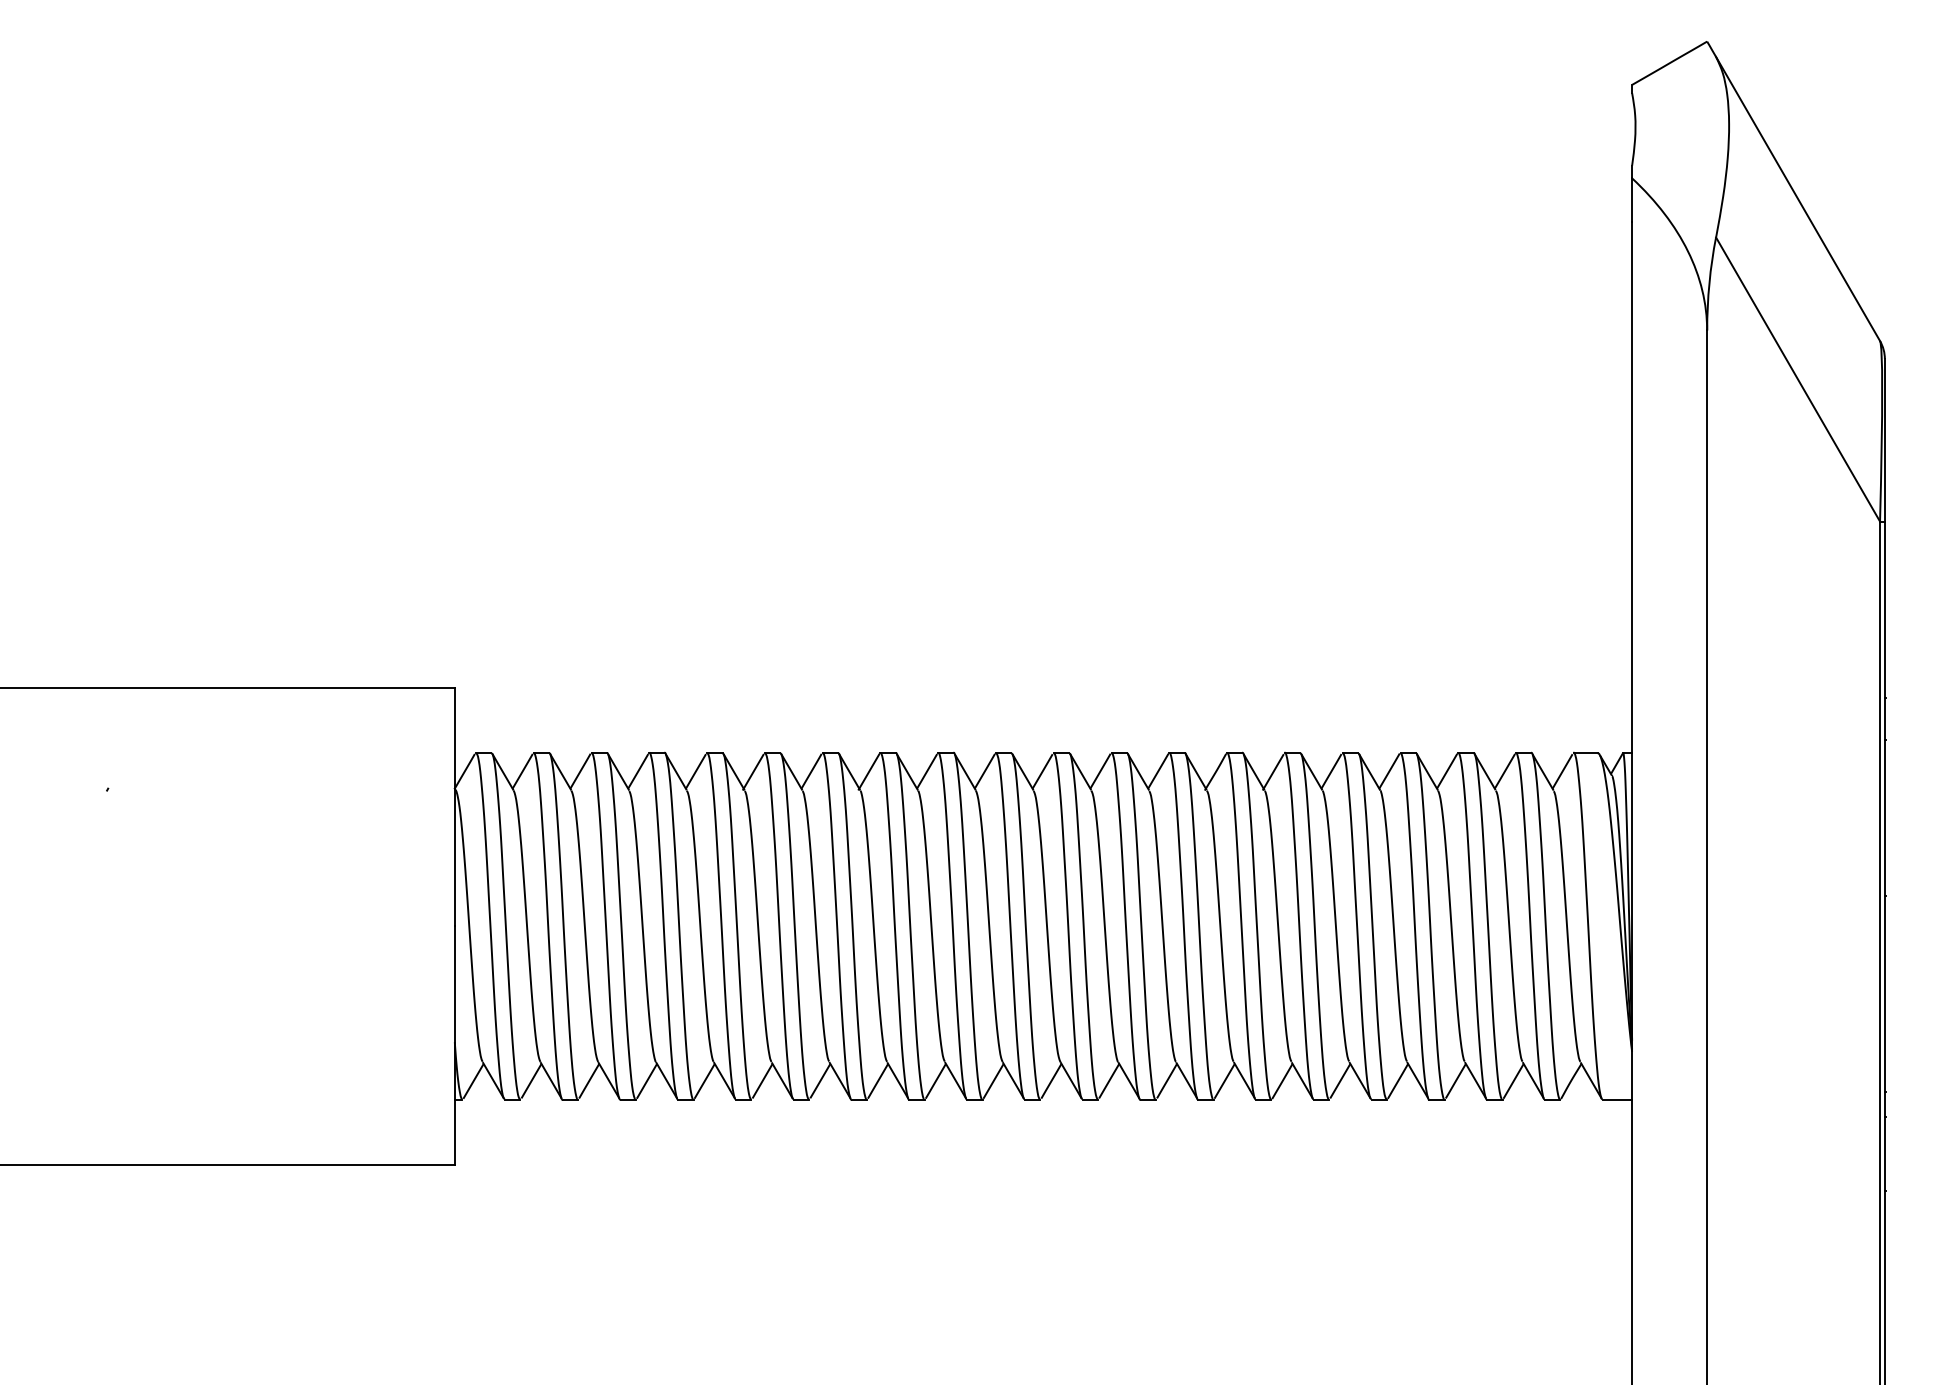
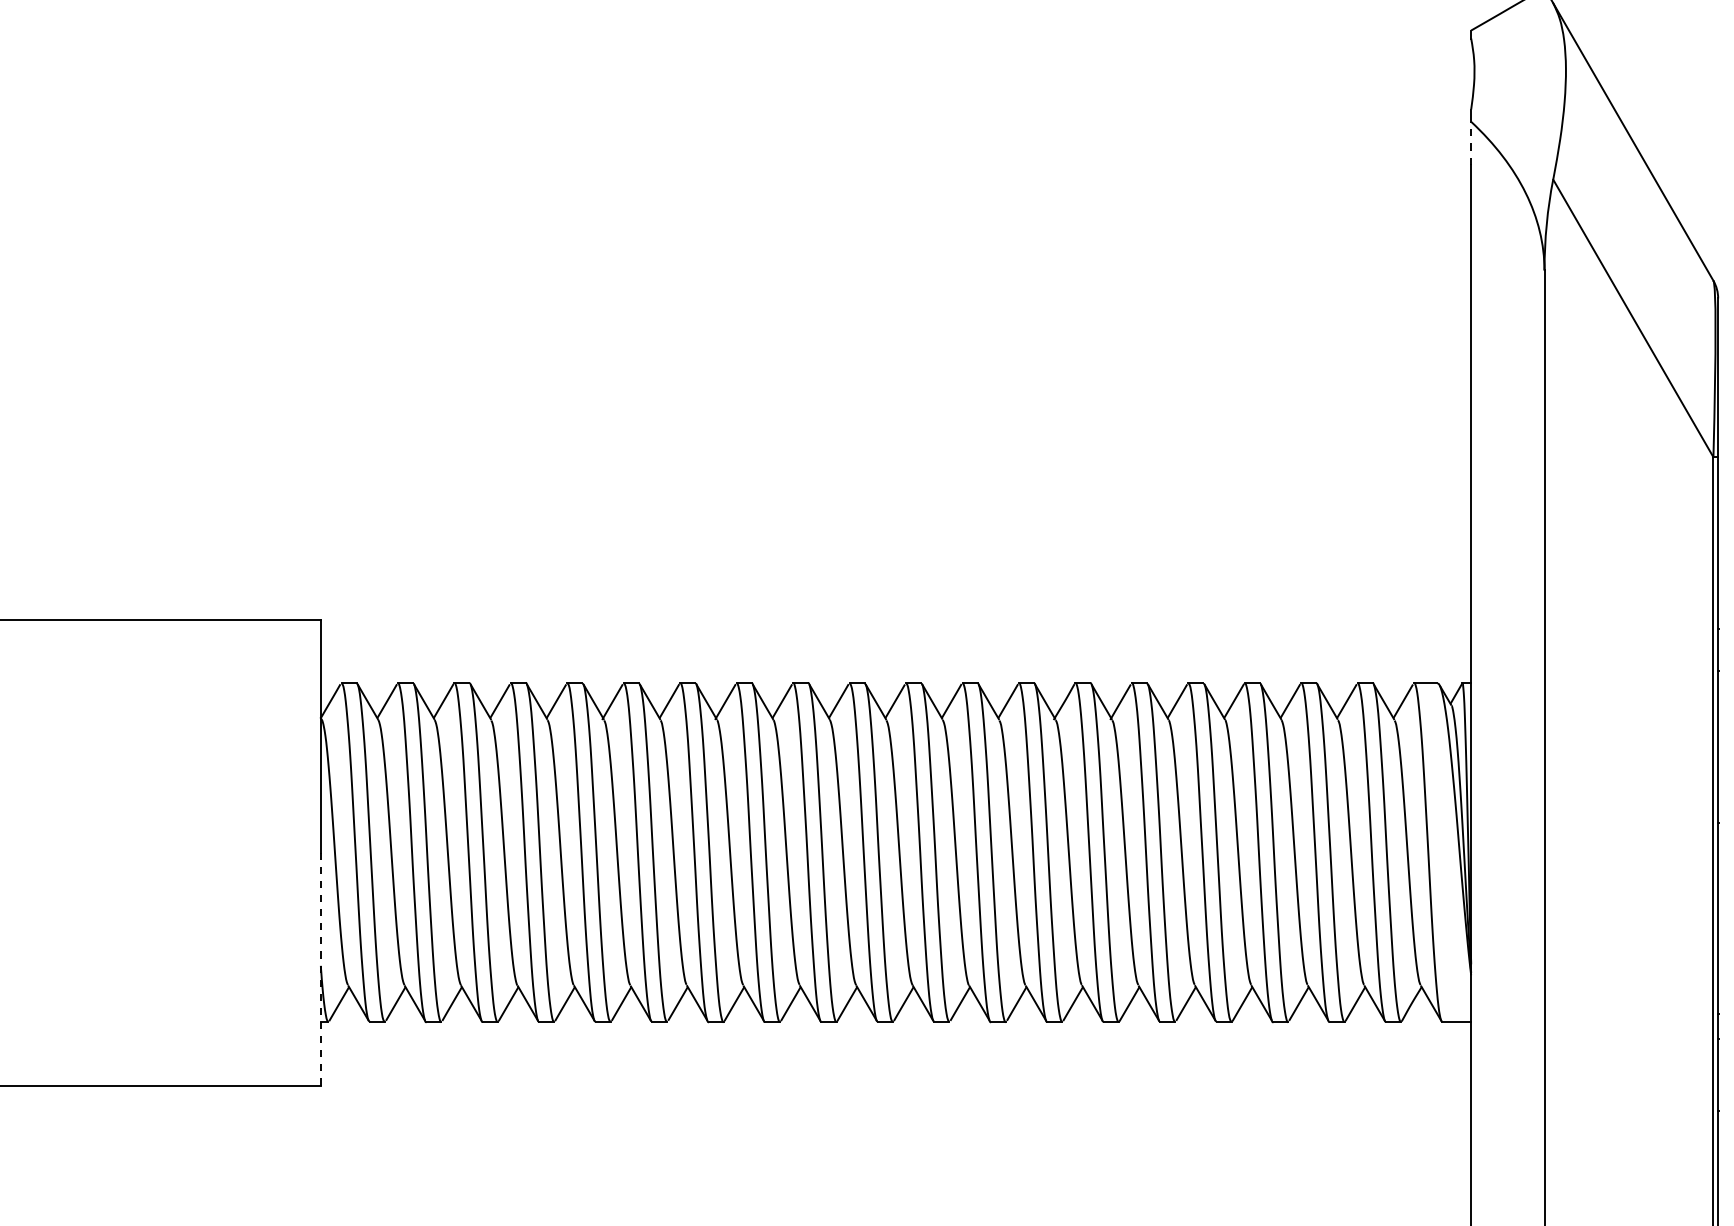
line: (1632, 200) -> (1471, 143), solid -> dashed
line: (454, 1045) -> (320, 969), solid -> dashed

